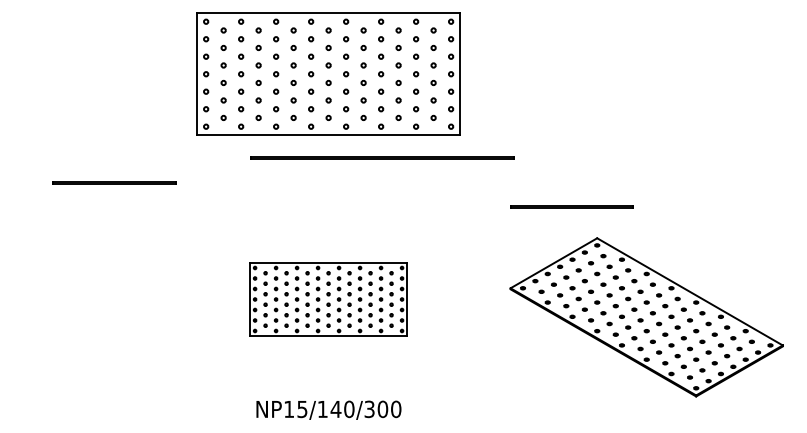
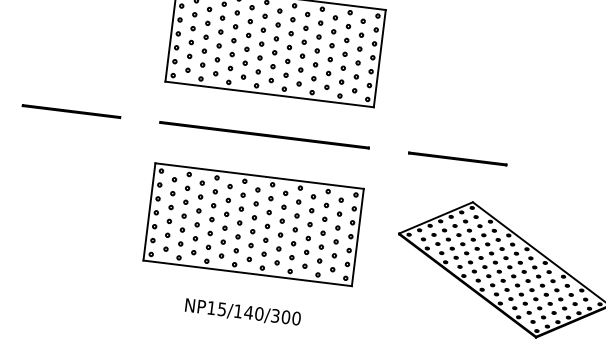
line: (382, 157) -> (264, 134), moved
line: (114, 182) -> (71, 111), moved
line: (571, 206) -> (457, 158), moved
part: (328, 299) -> (253, 224), size x1.67

